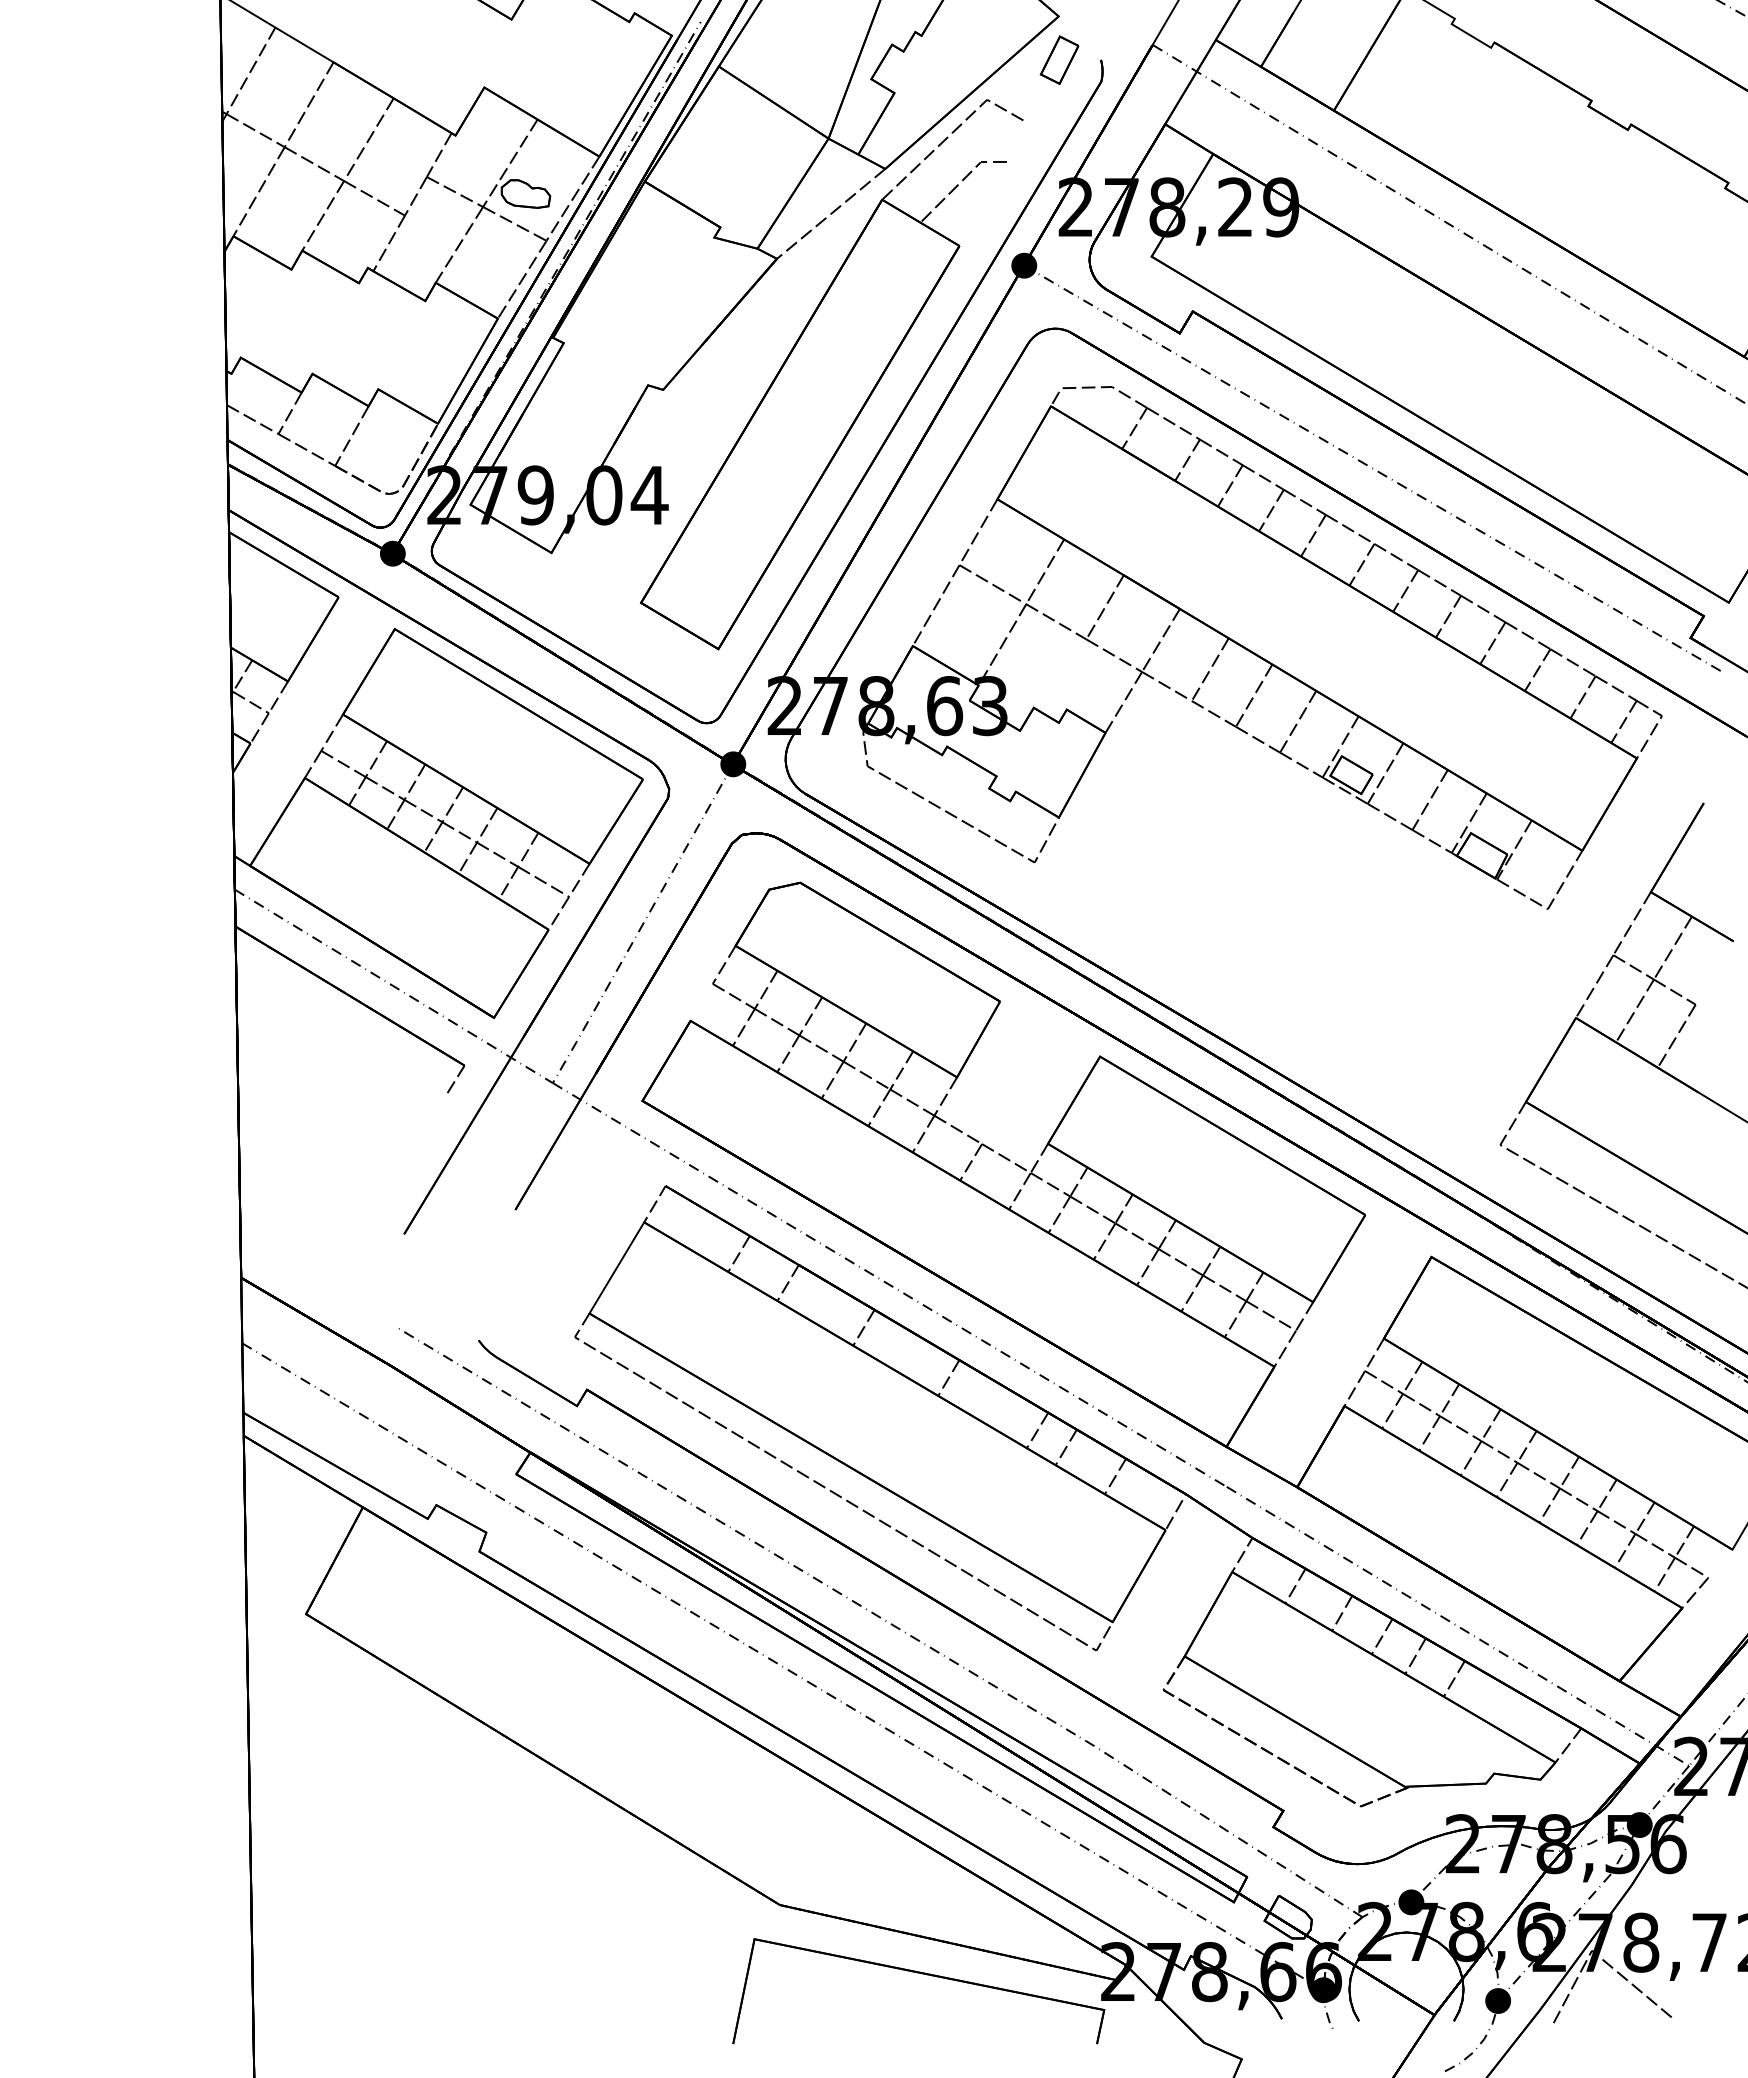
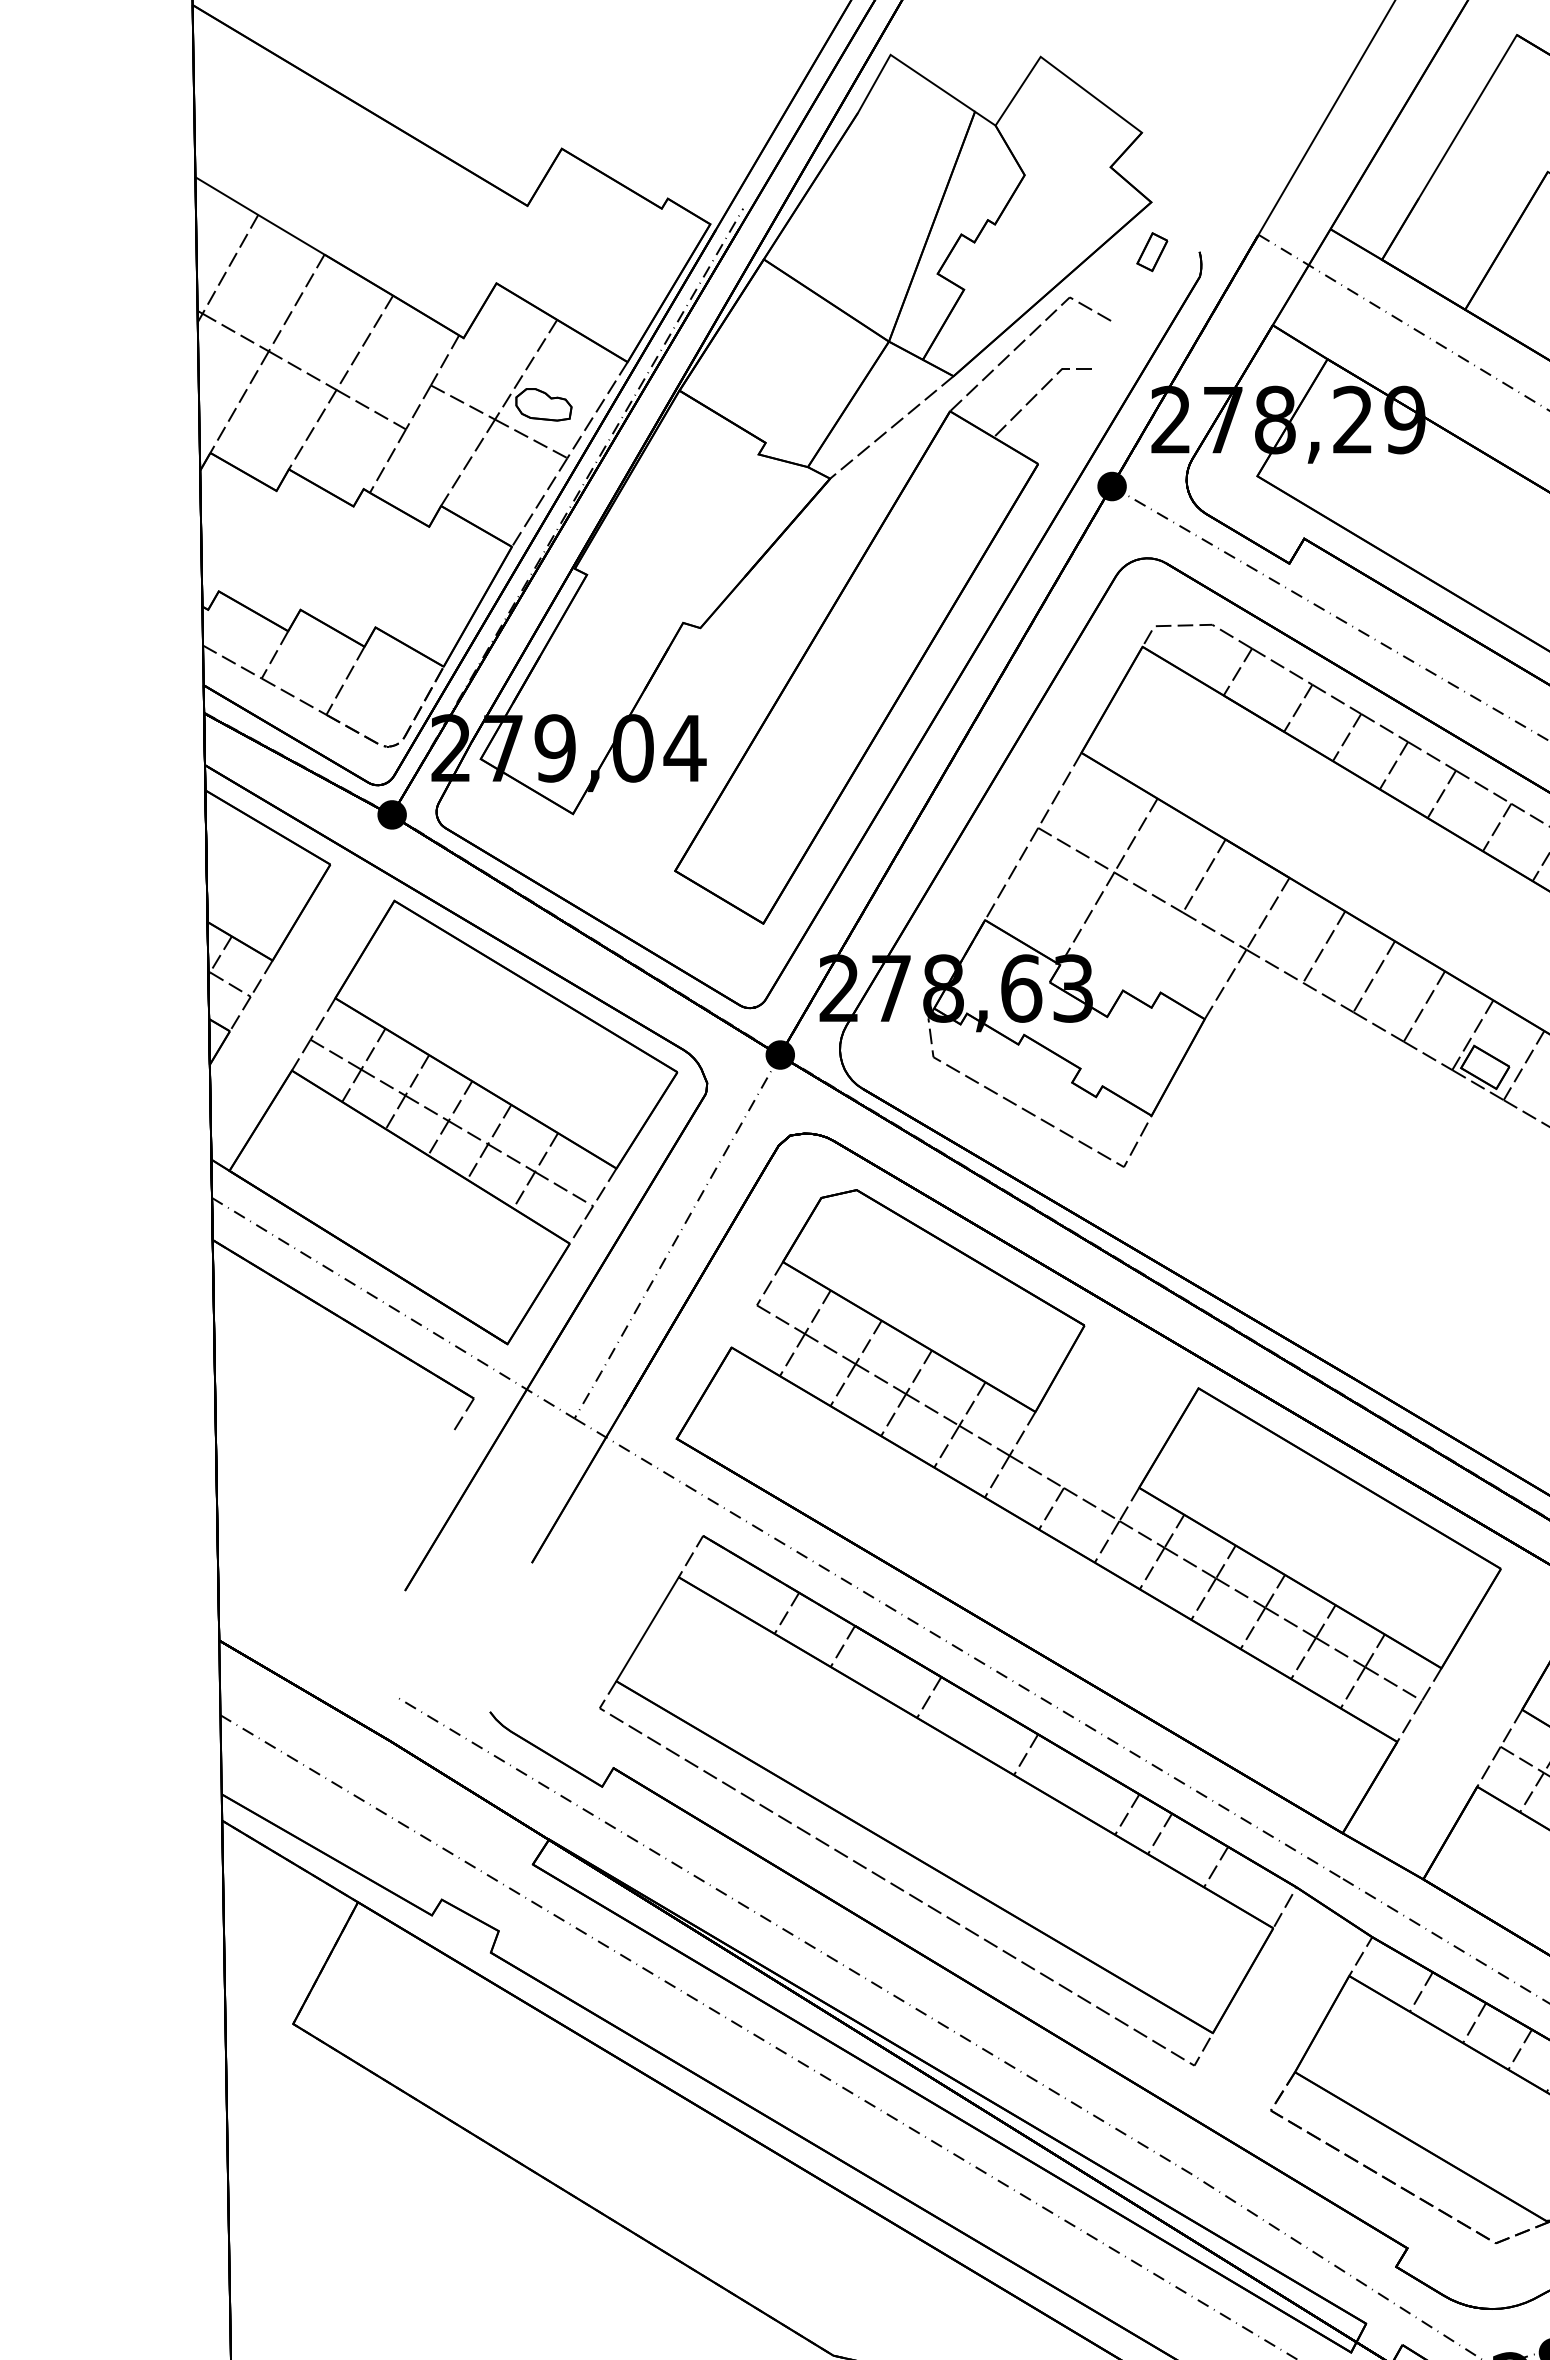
part: (1059, 59) -> (1152, 251), size x0.7

